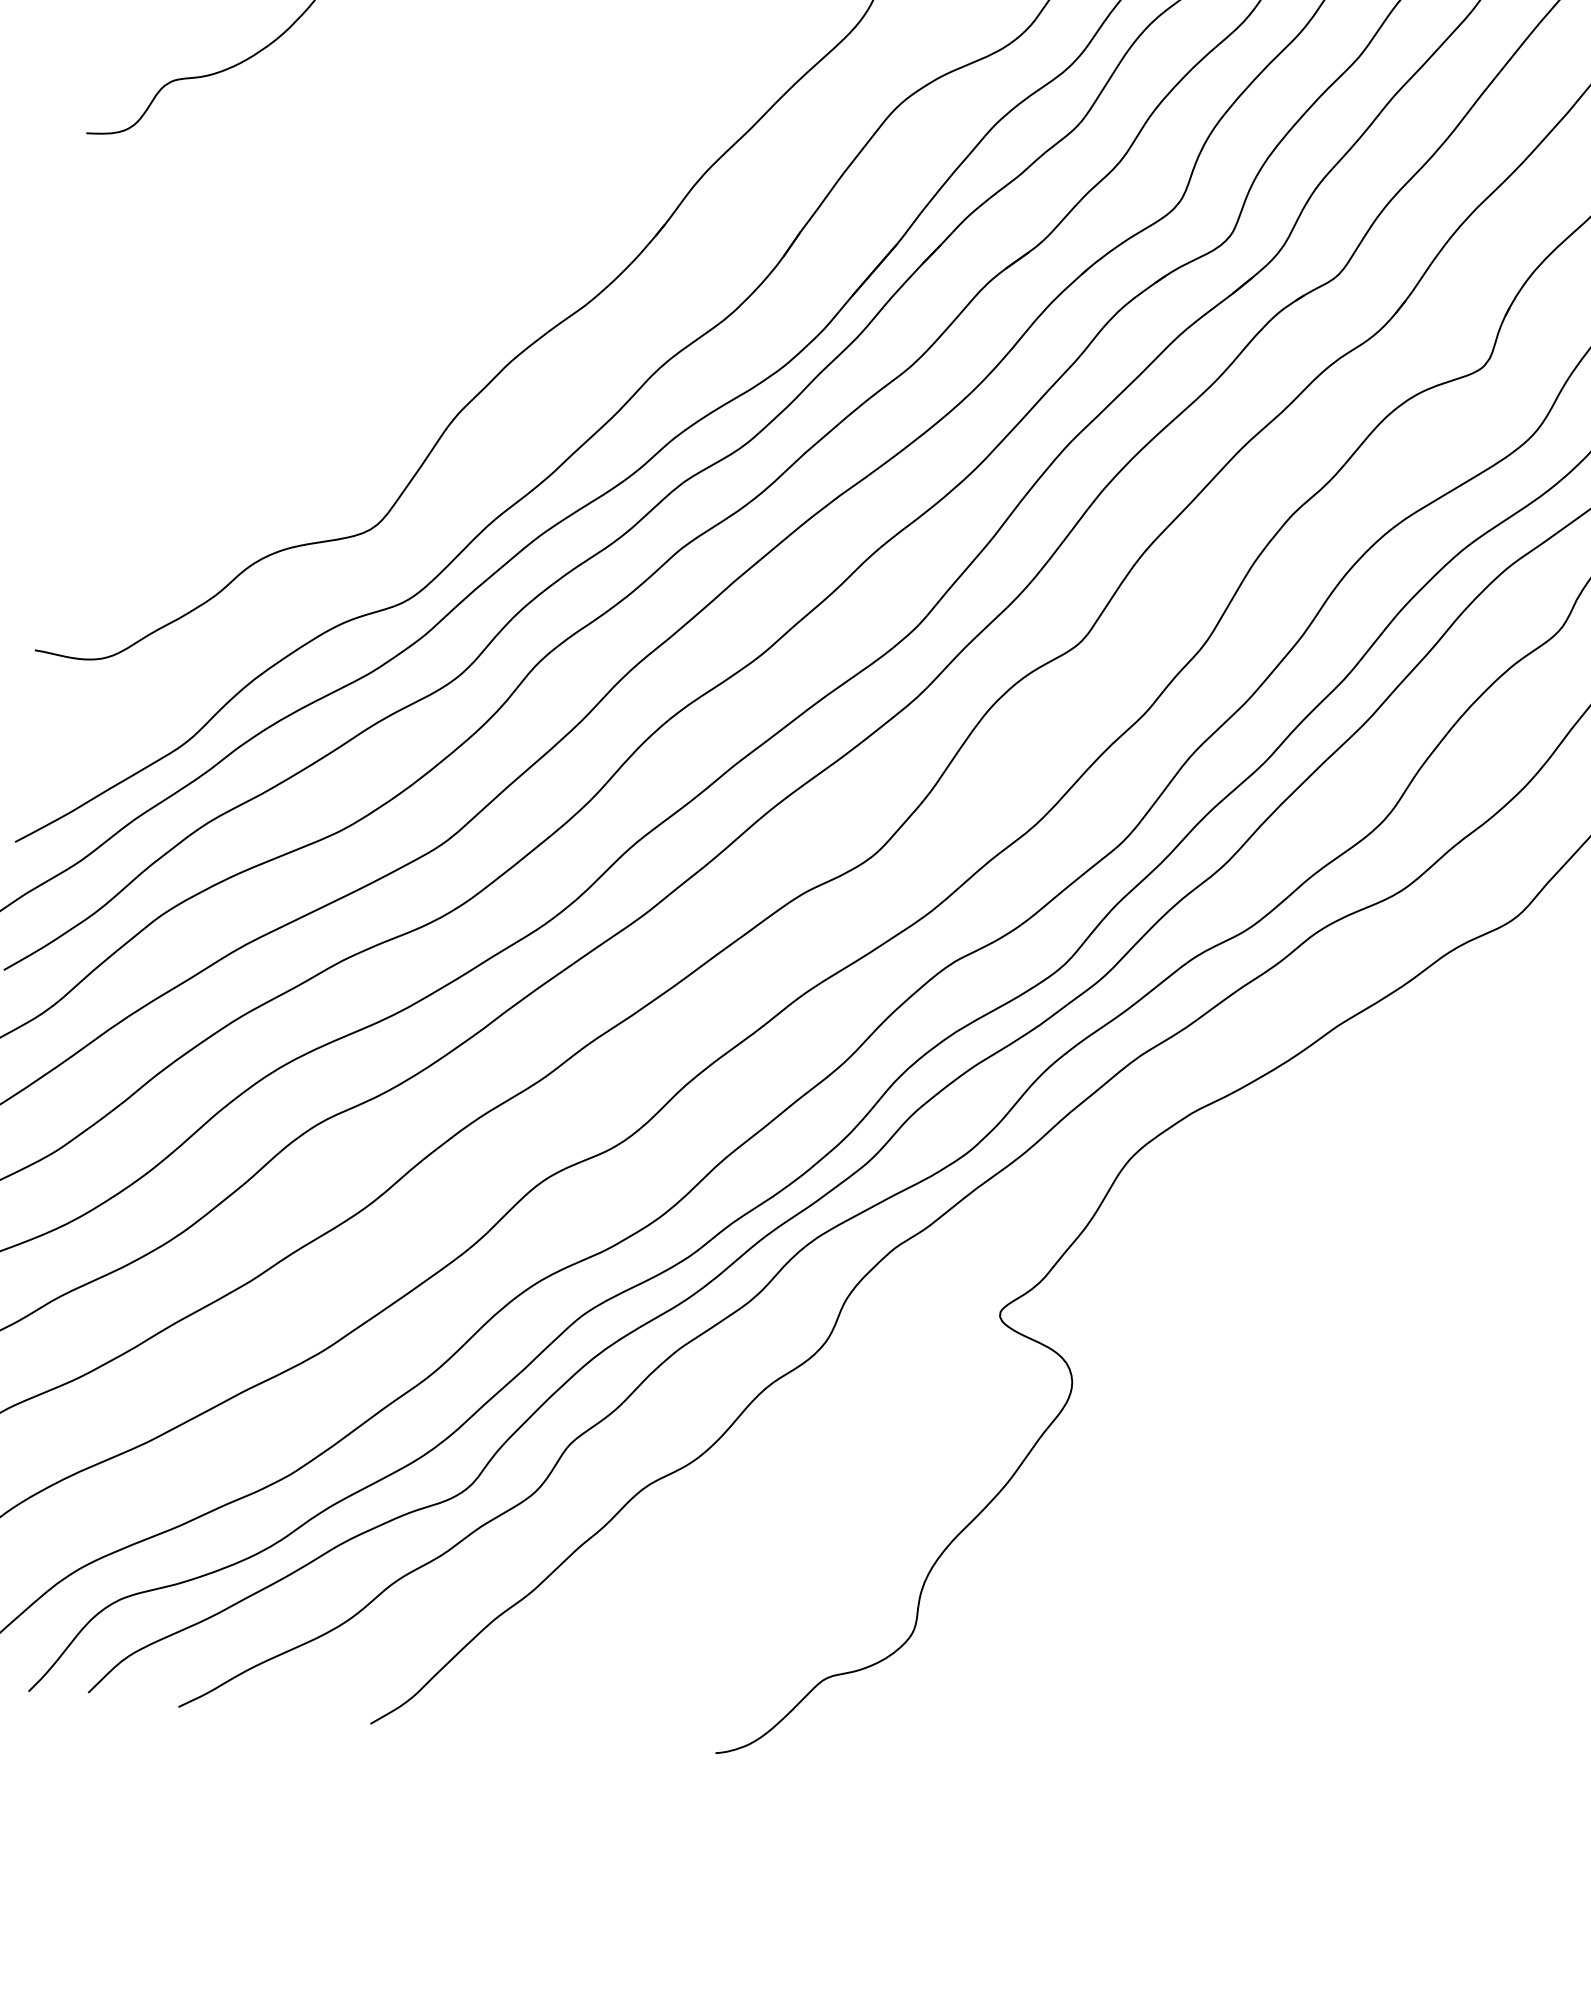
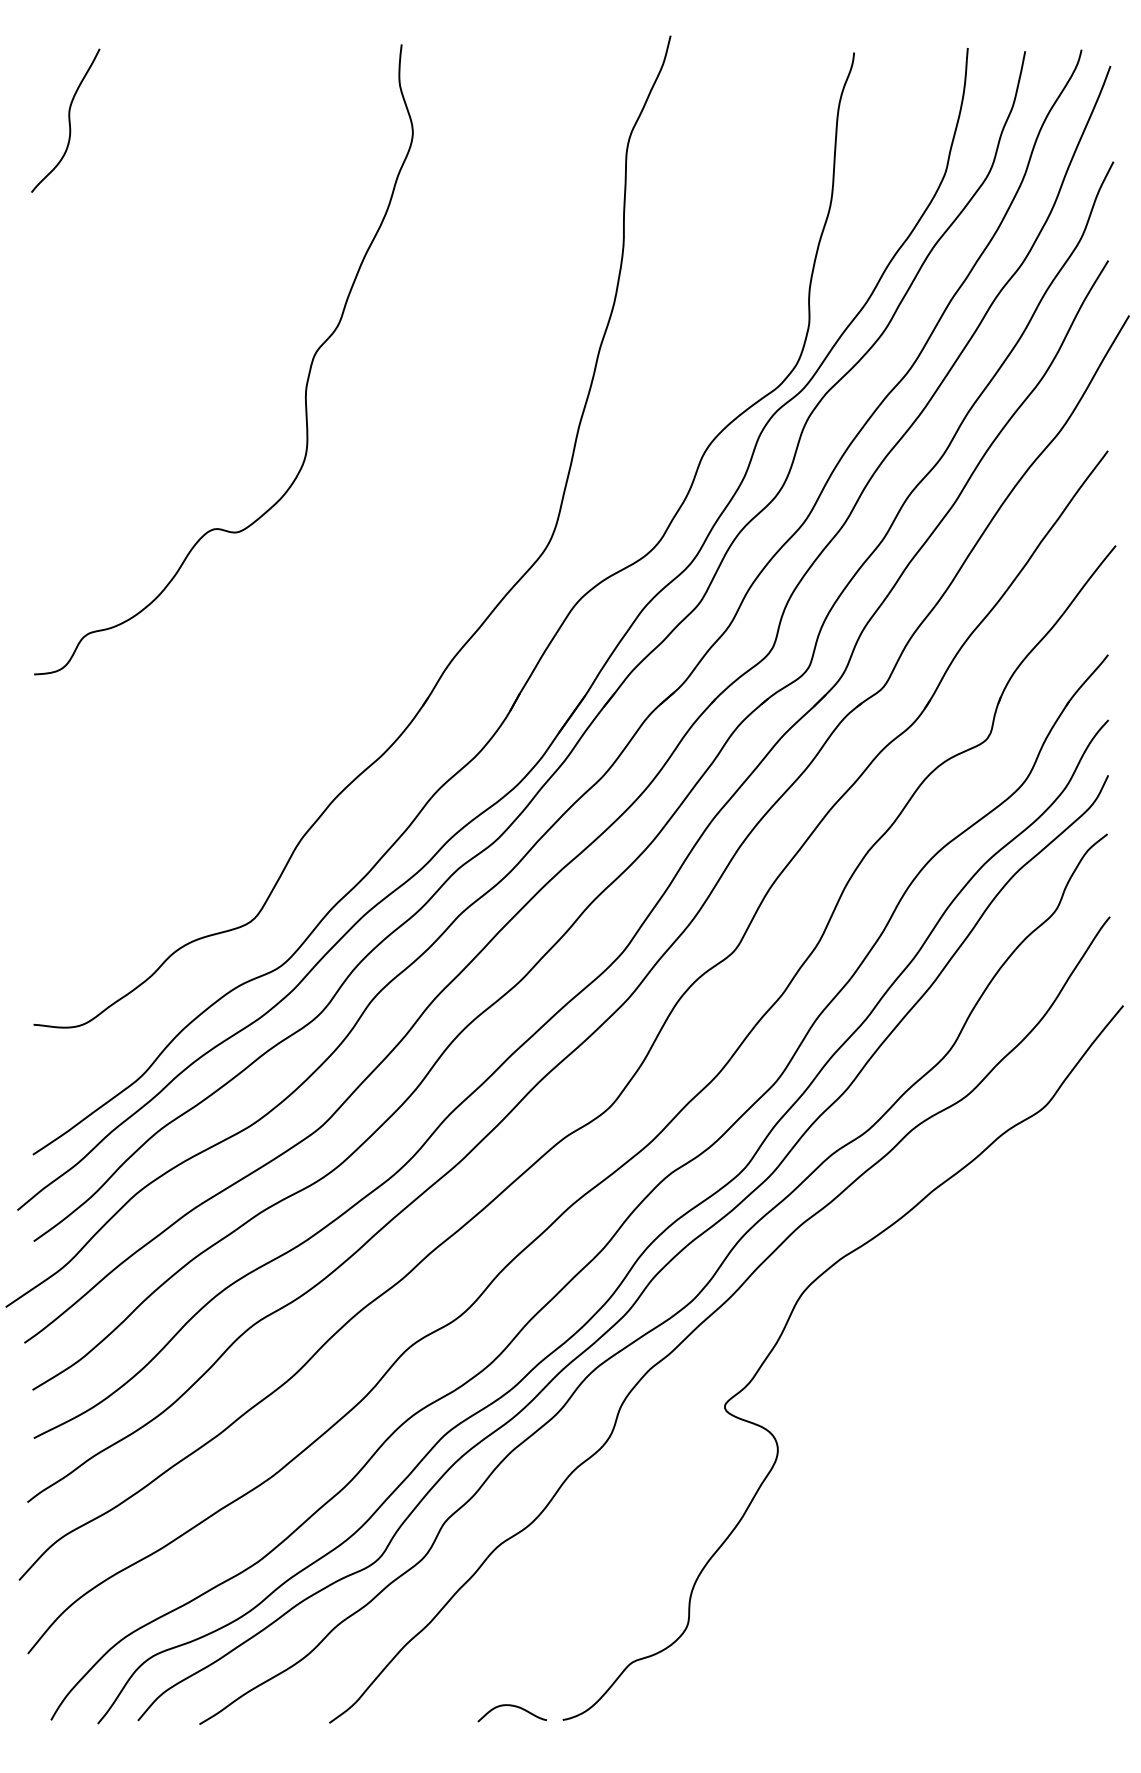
curve: (641, 1725) -> (511, 1706), added

